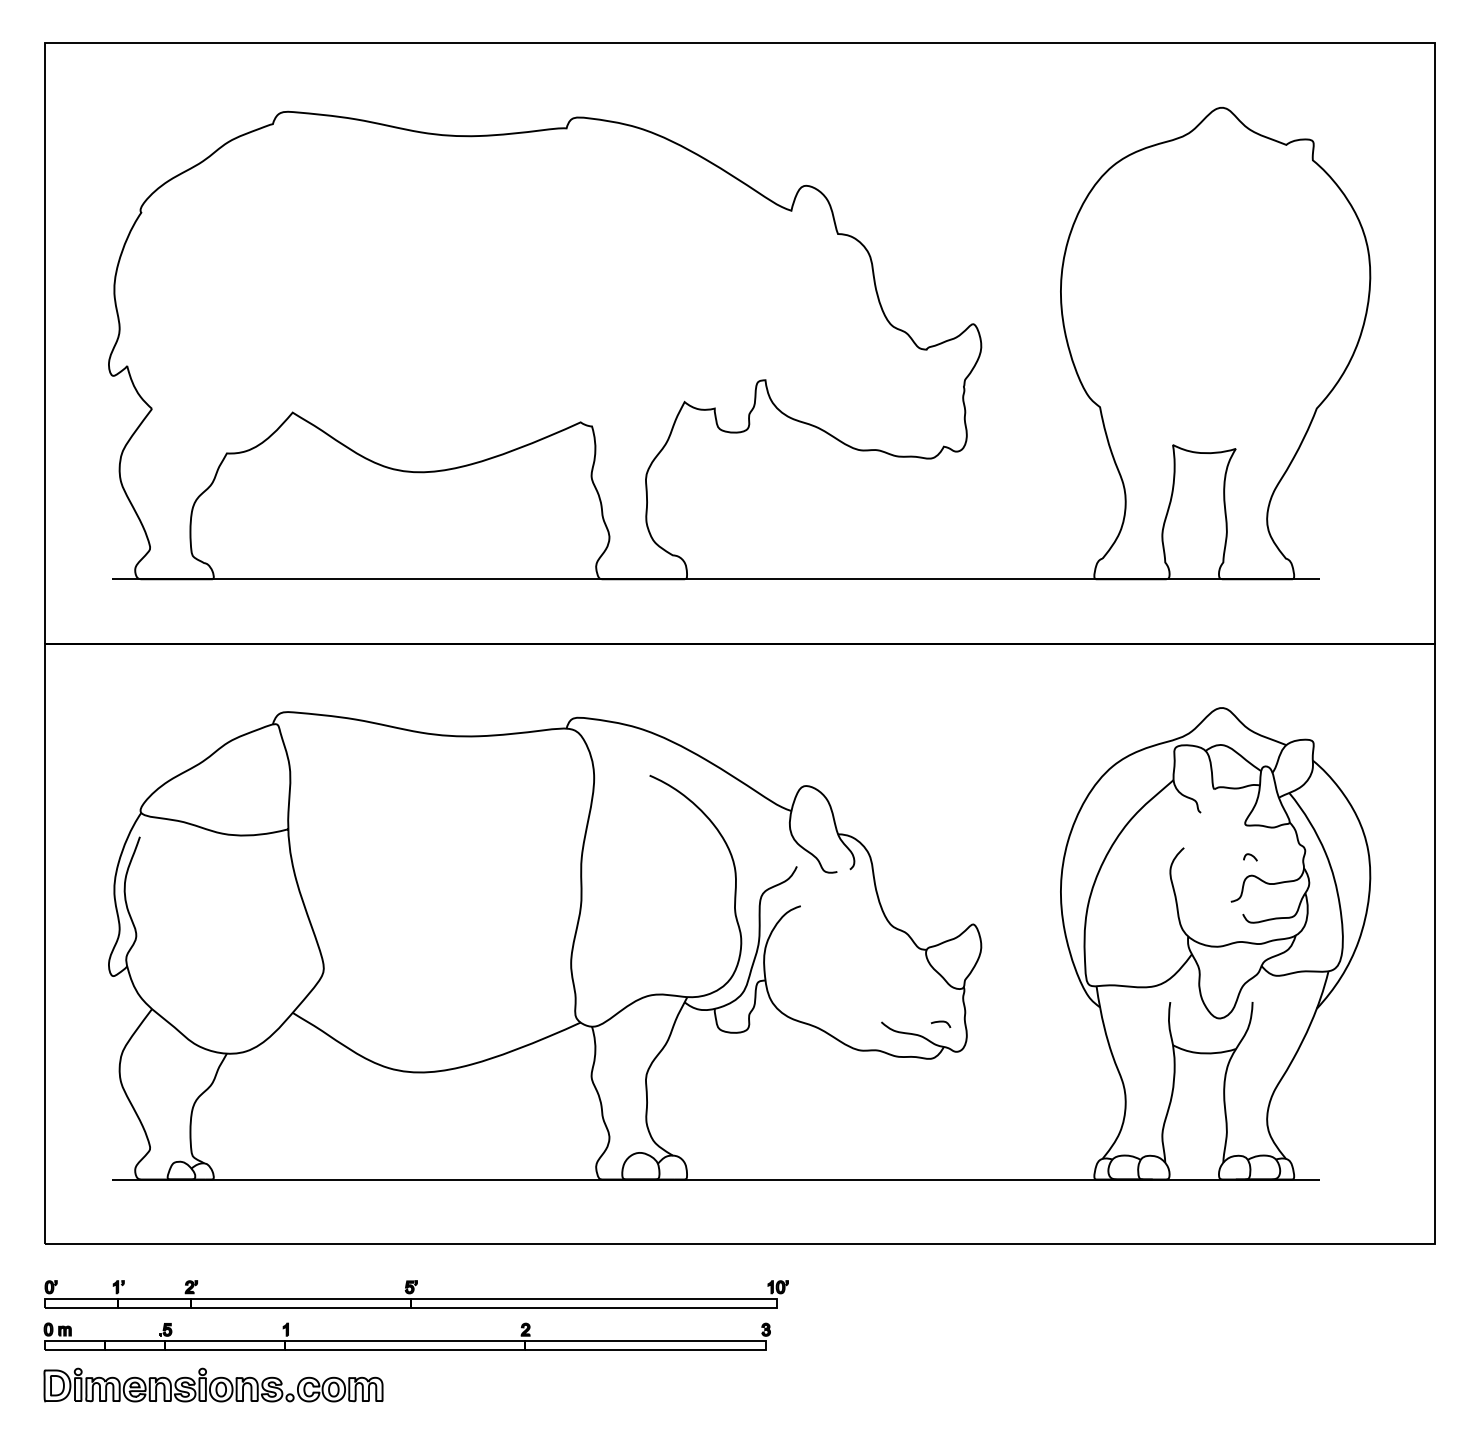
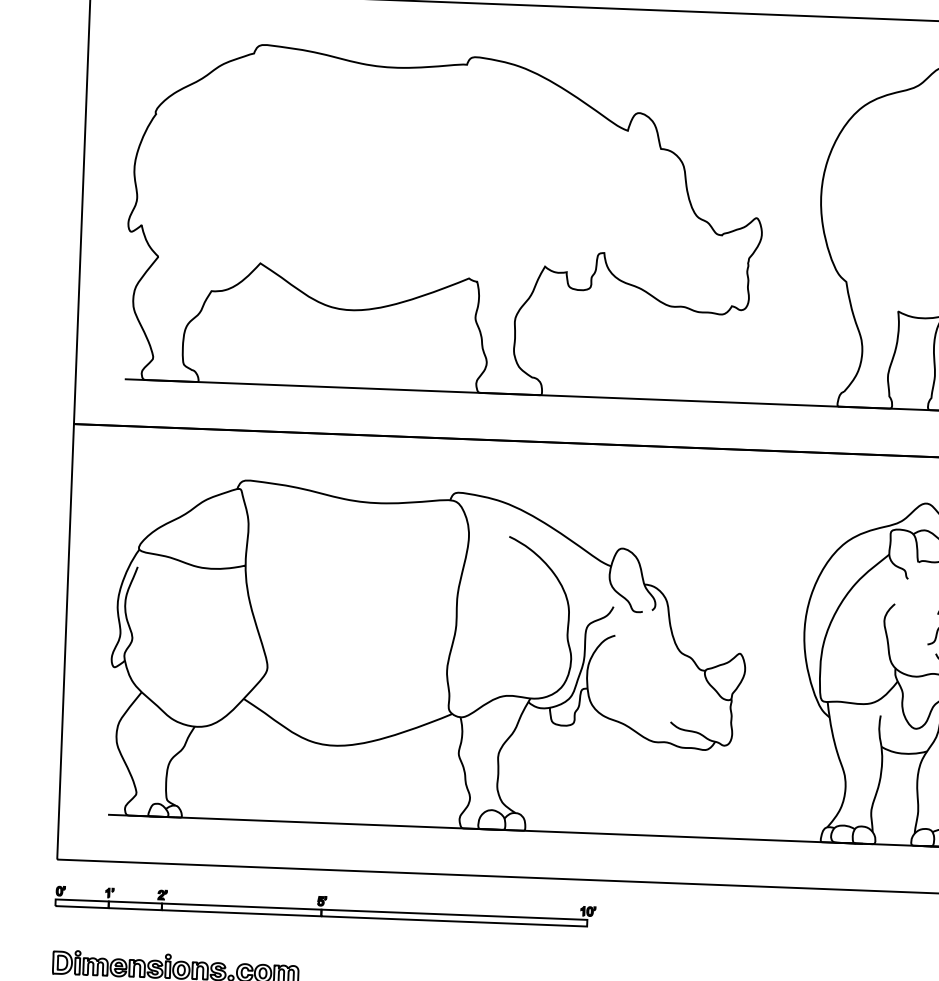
curve: (940, 1022) -> (713, 723), removed
part: (406, 1336) -> (317, 936), removed

